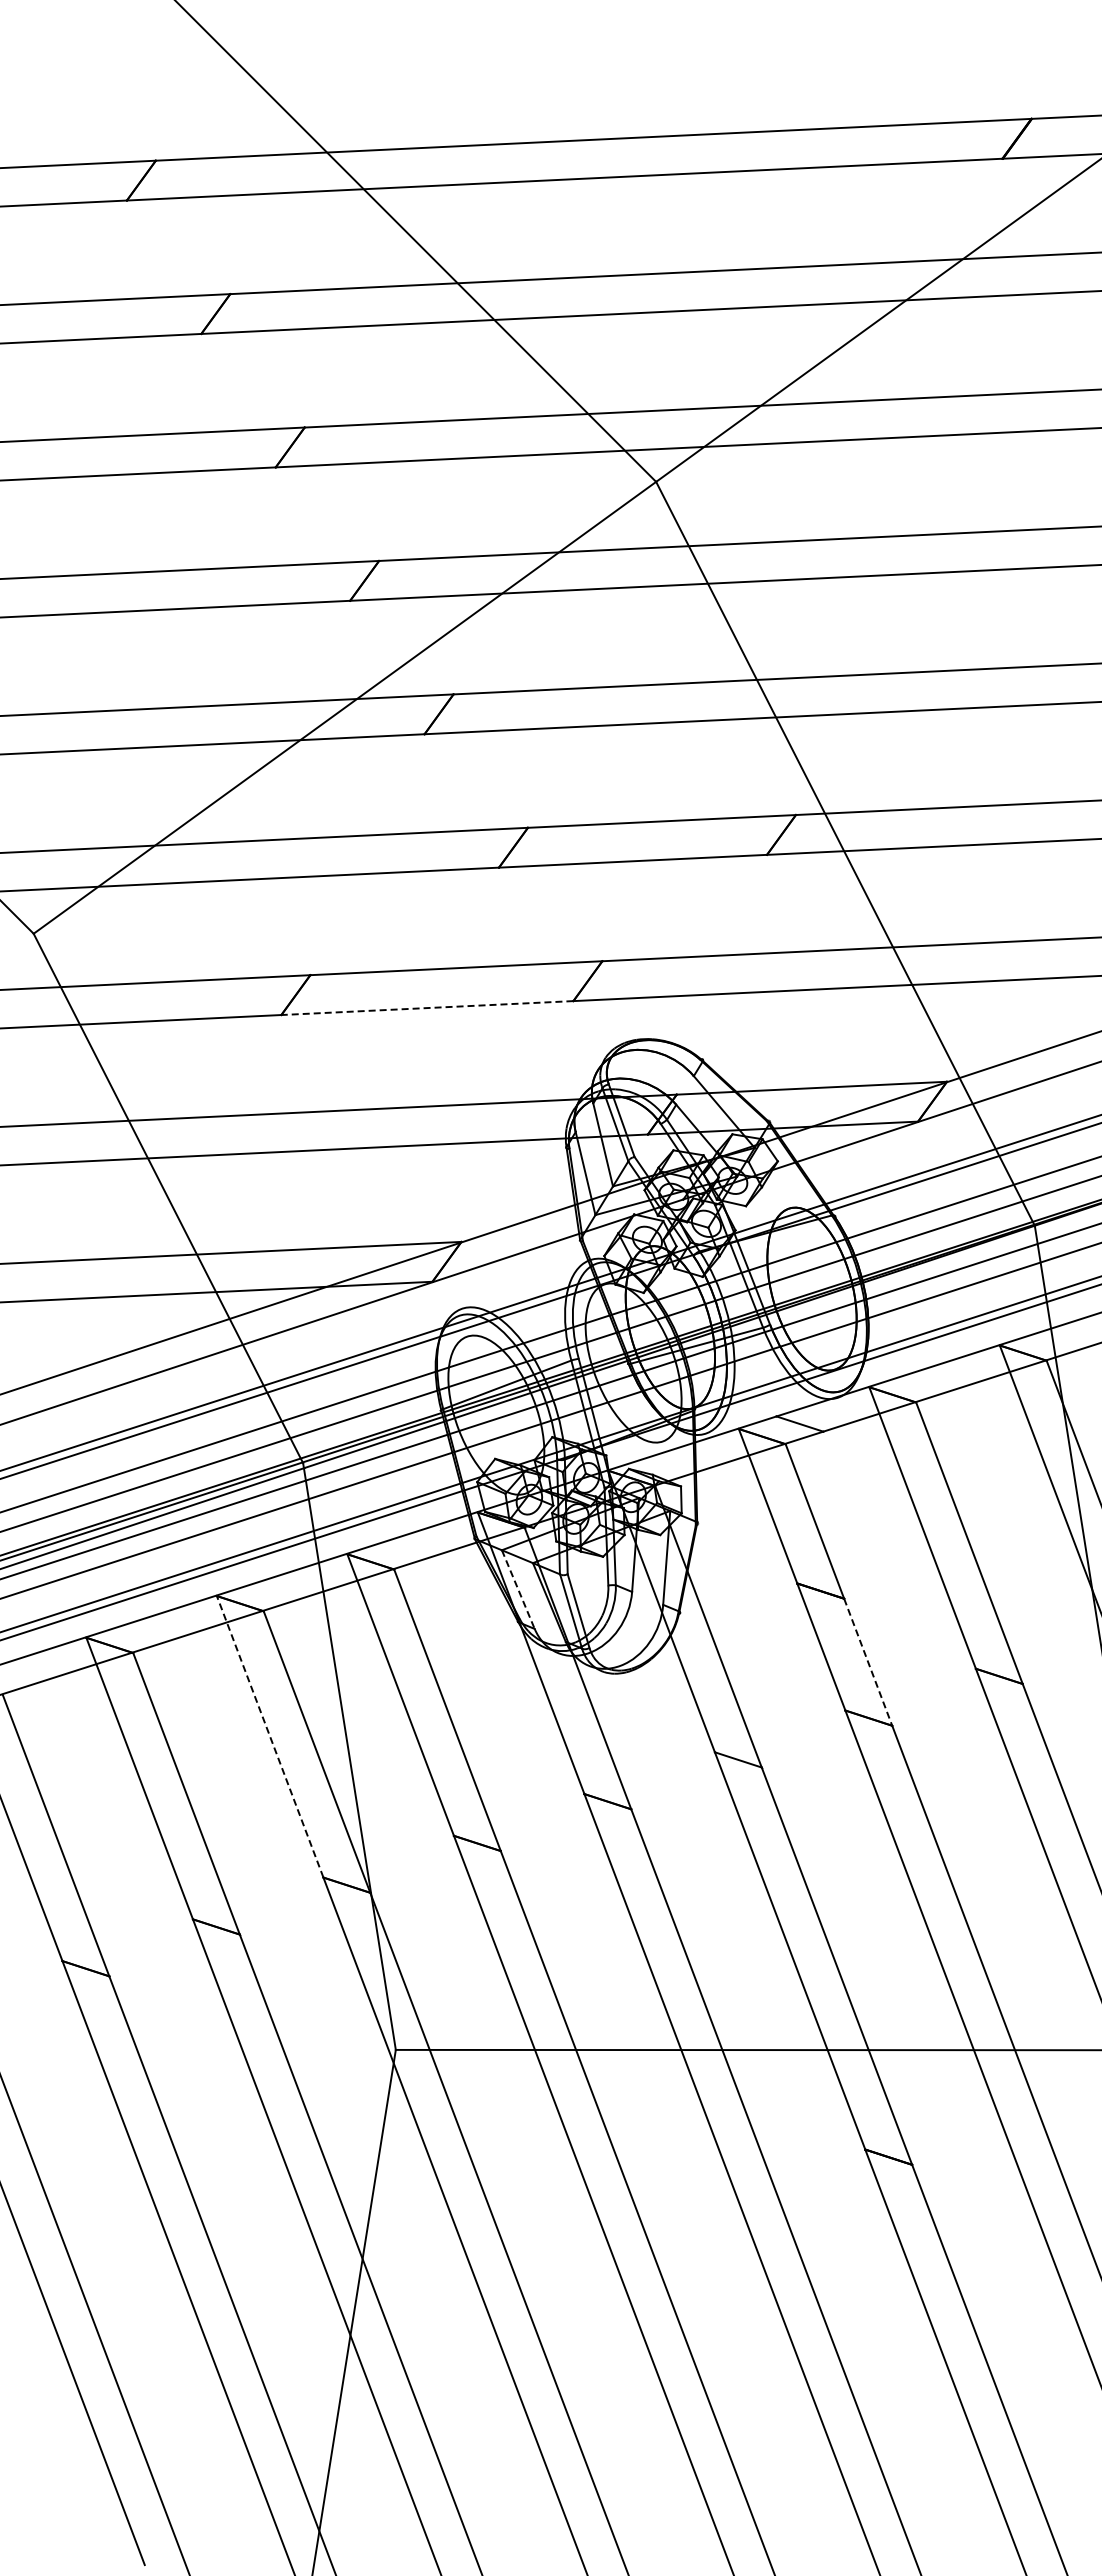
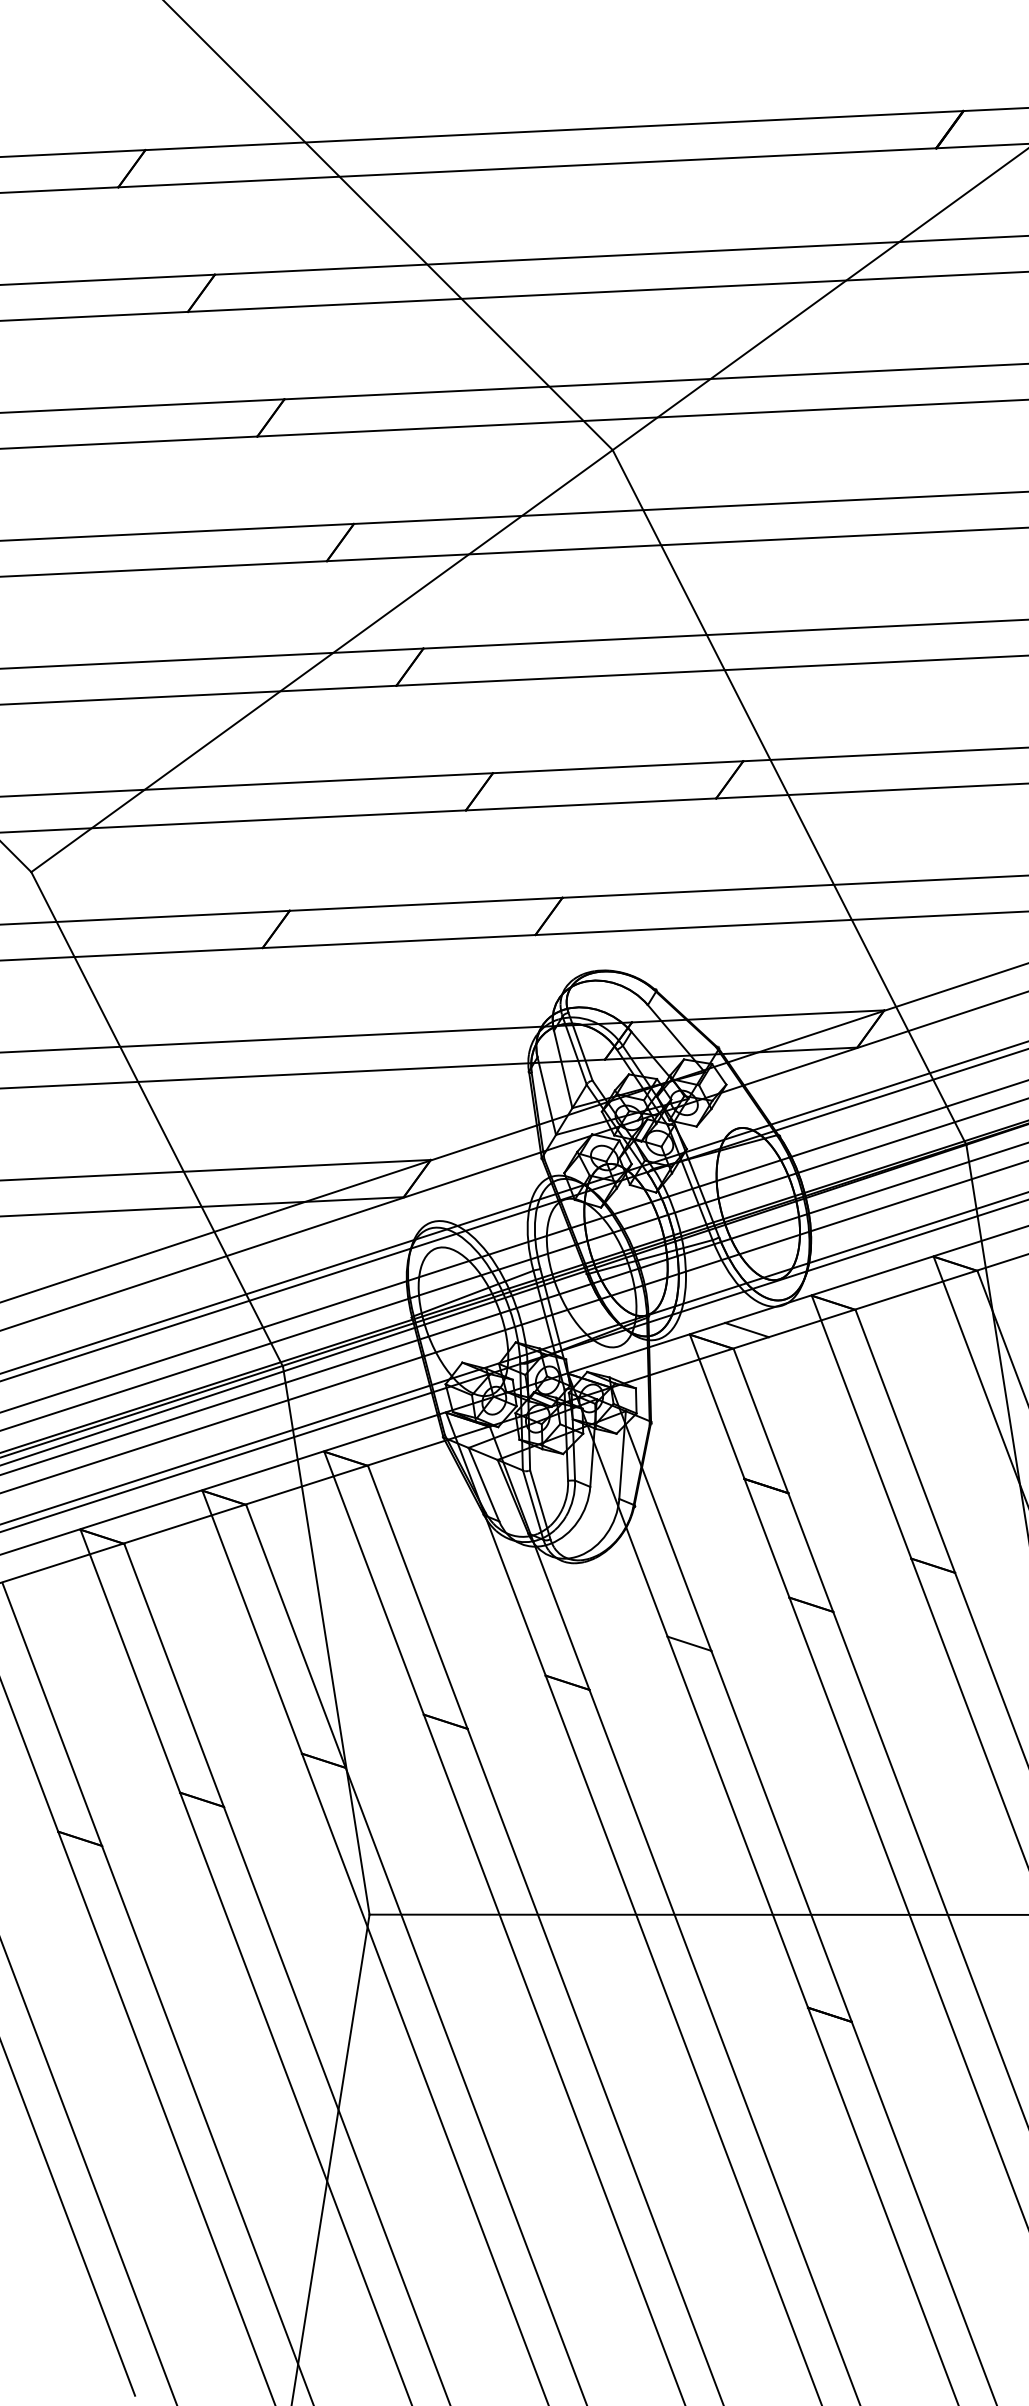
line: (426, 1008) -> (398, 941), dashed -> solid
line: (518, 1589) -> (484, 1484), dashed -> solid
line: (868, 1662) -> (811, 1552), dashed -> solid
line: (270, 1736) -> (252, 1621), dashed -> solid

